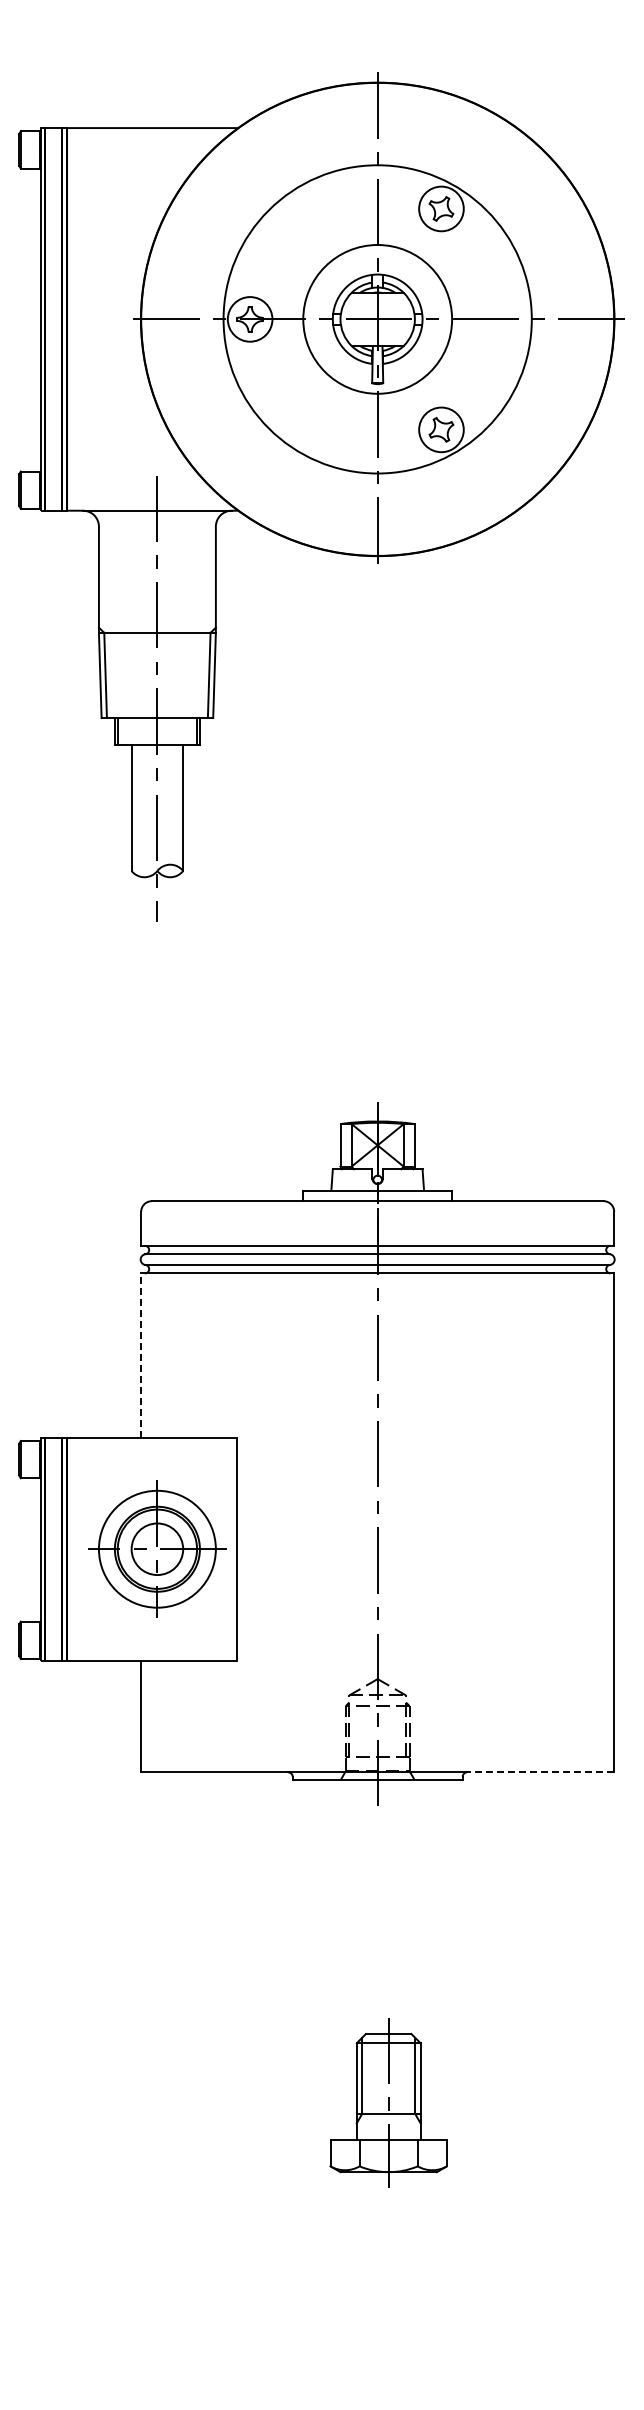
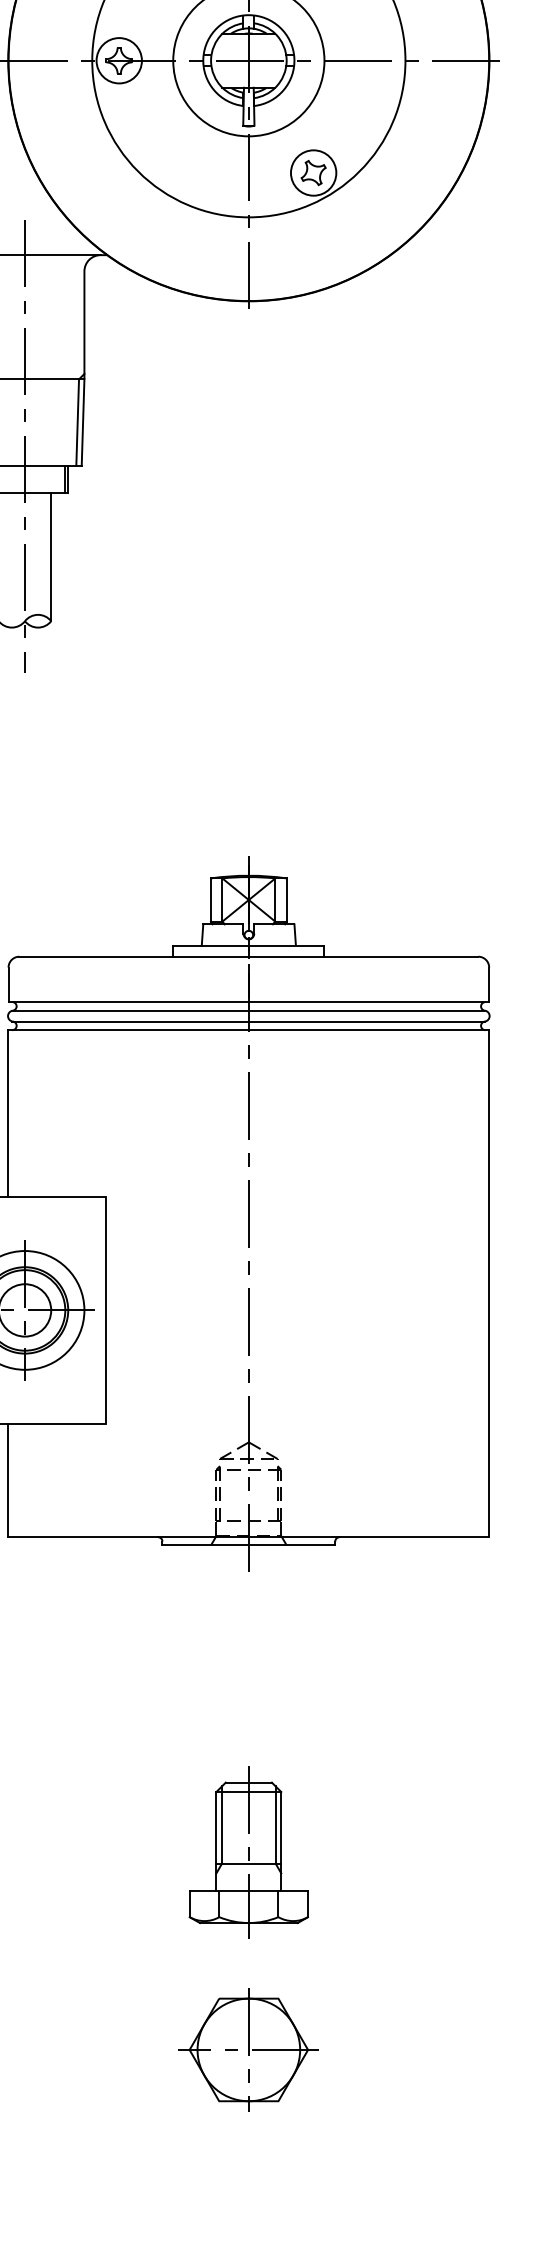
line: (140, 1355) -> (7, 1113), dashed -> solid
line: (540, 1772) -> (414, 1537), dashed -> solid
part: (388, 2102) -> (248, 1852), moved
part: (377, 2276) -> (248, 2049), added

